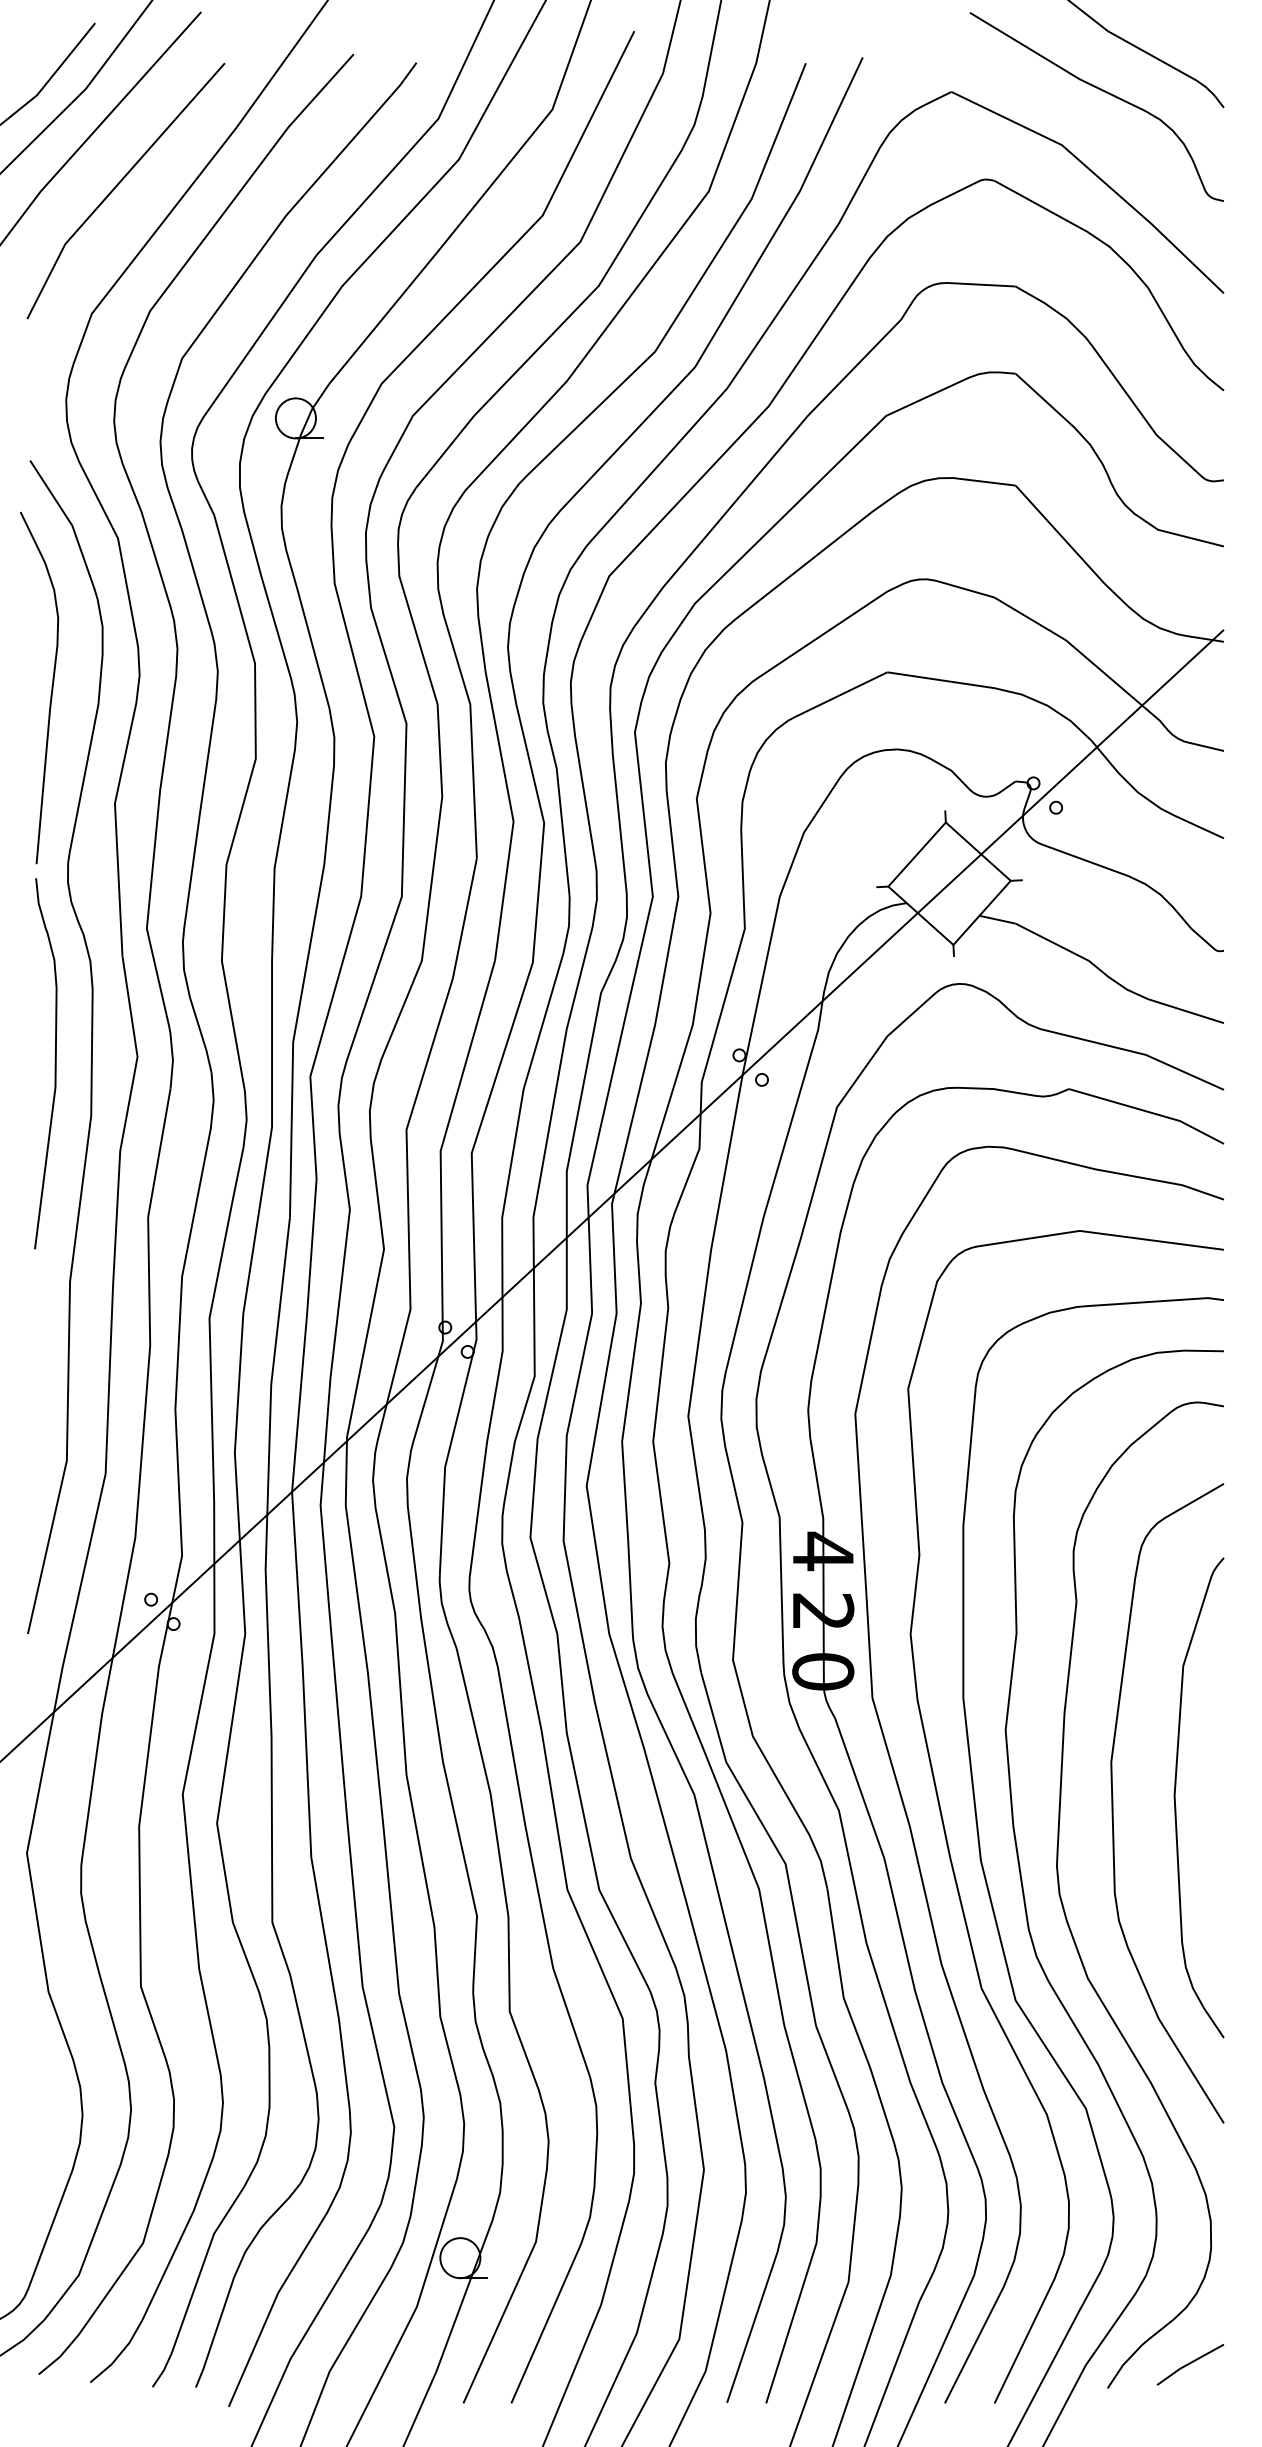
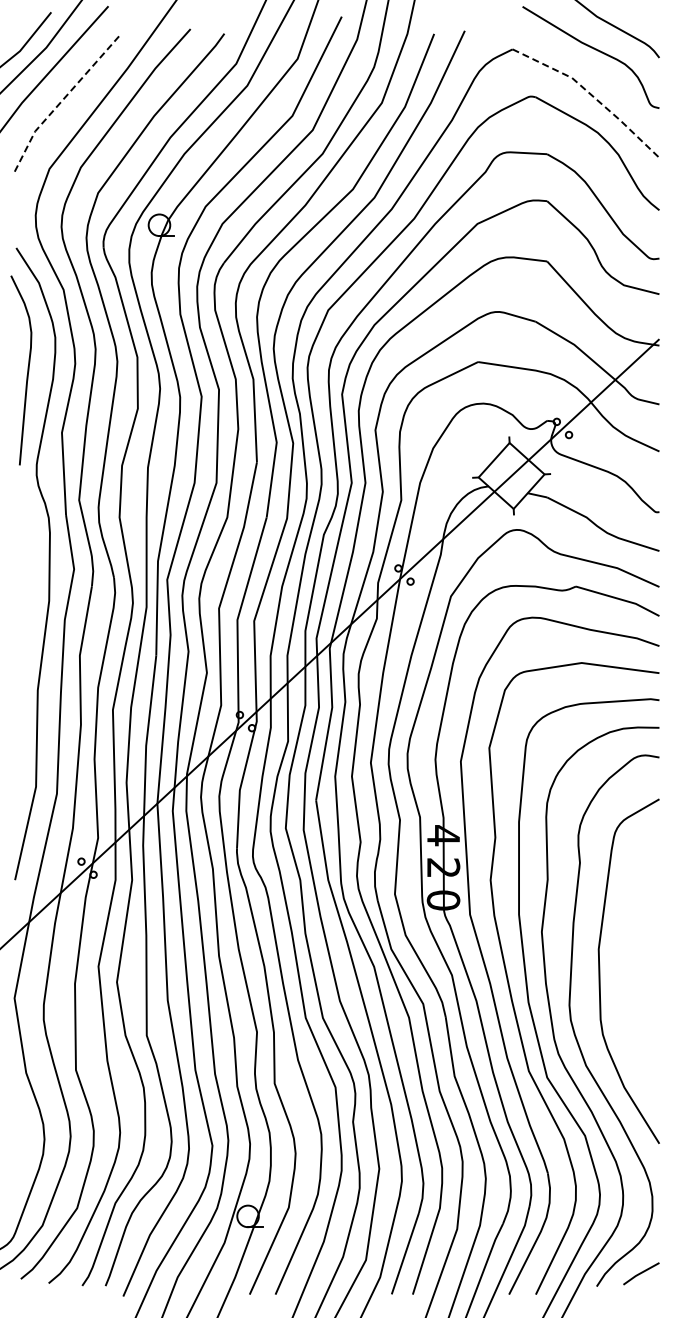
line: (1097, 177) -> (591, 95), solid -> dashed
line: (115, 186) -> (62, 100), solid -> dashed
curve: (54, 1062) -> (29, 572), removed
curve: (1175, 1796) -> (633, 967), removed

